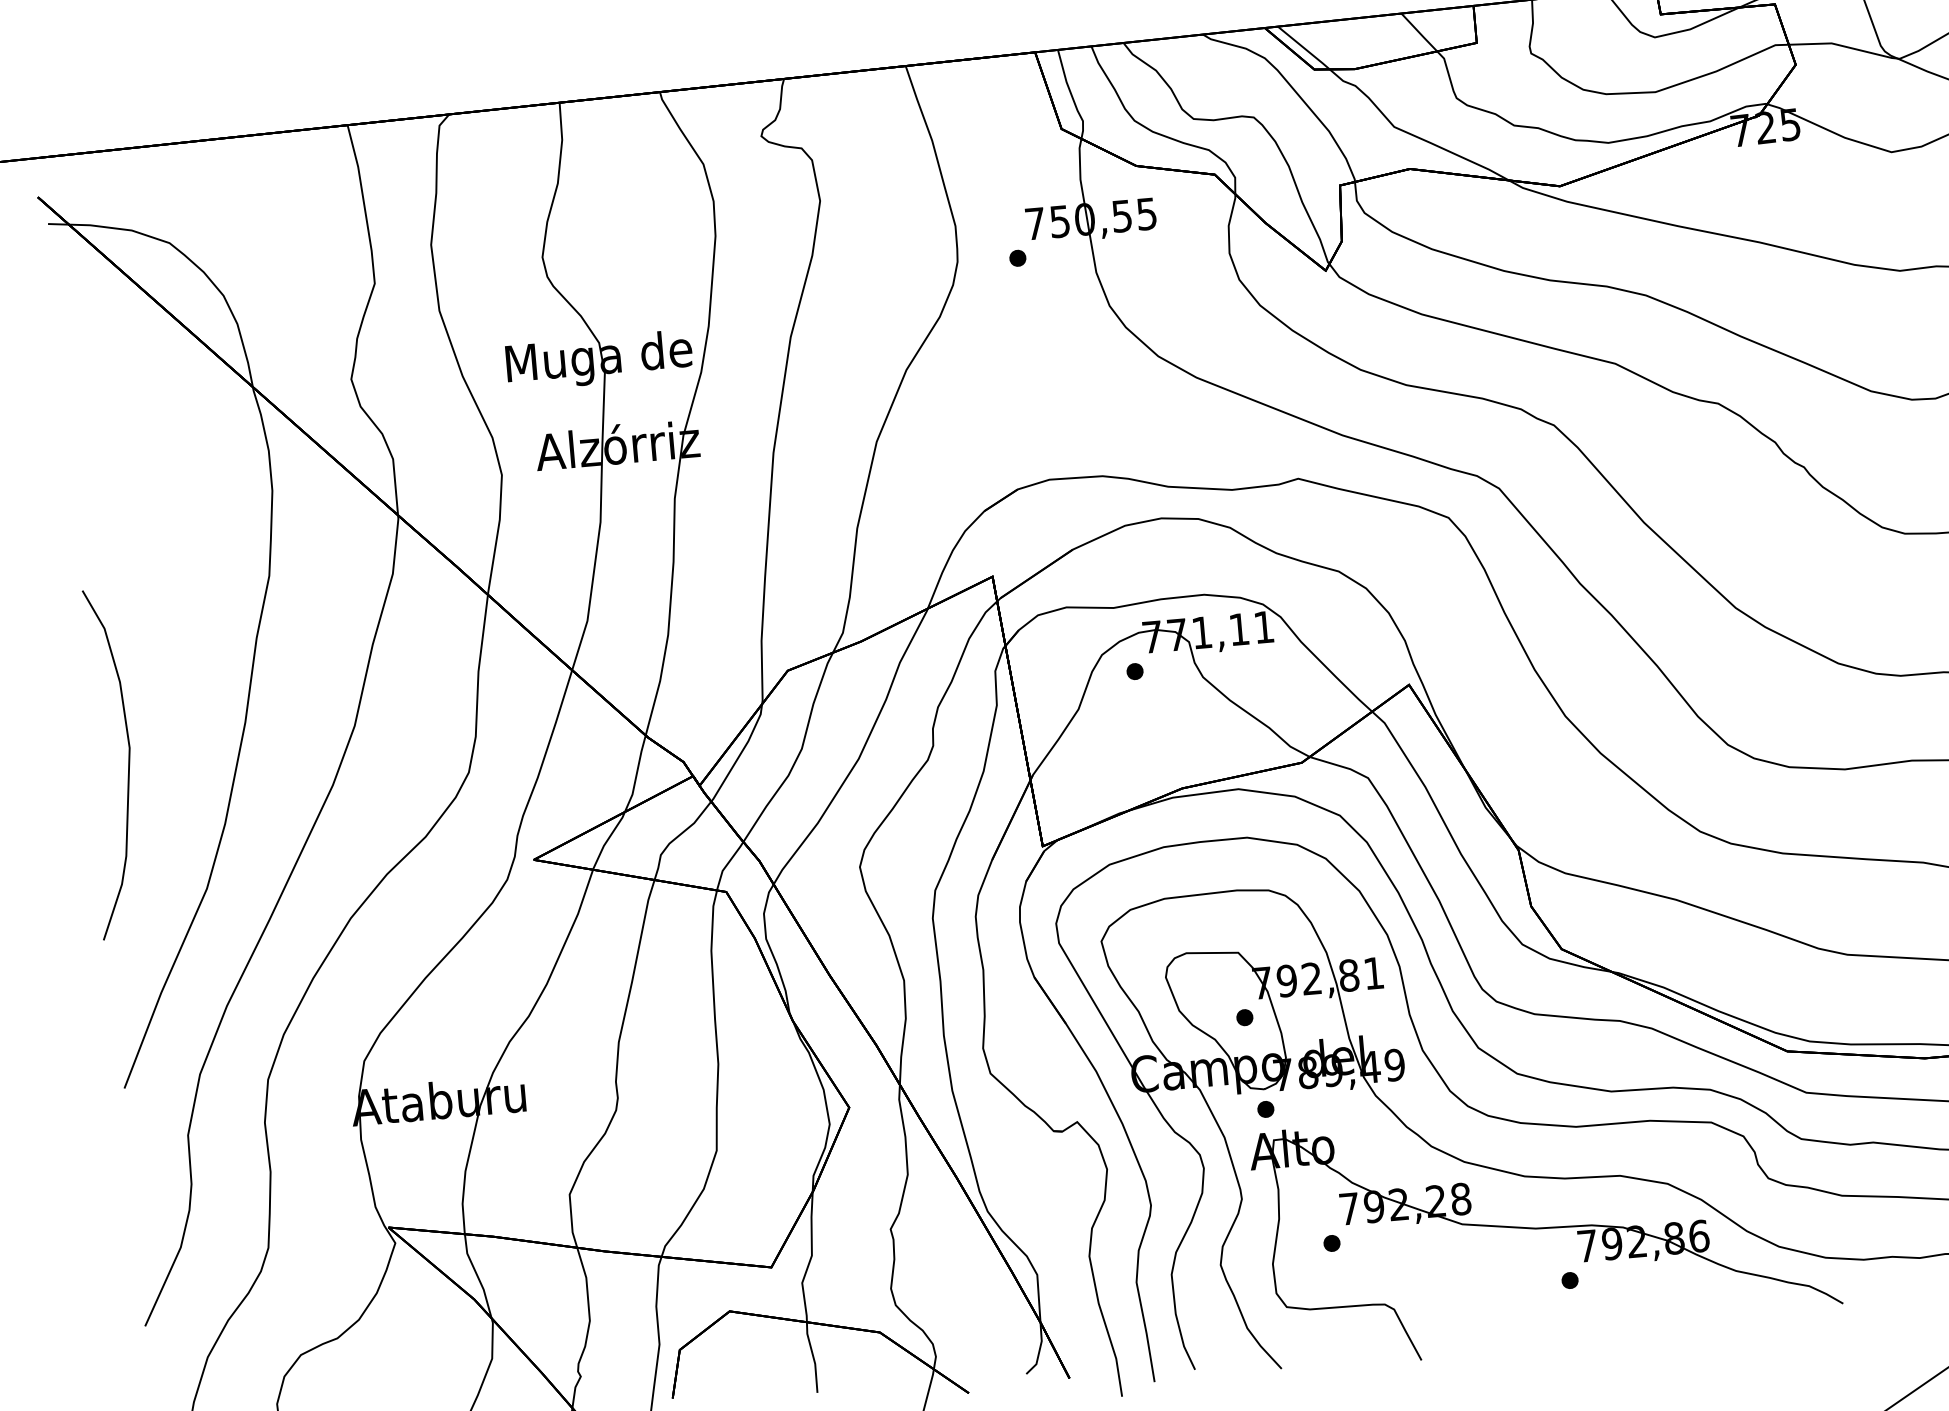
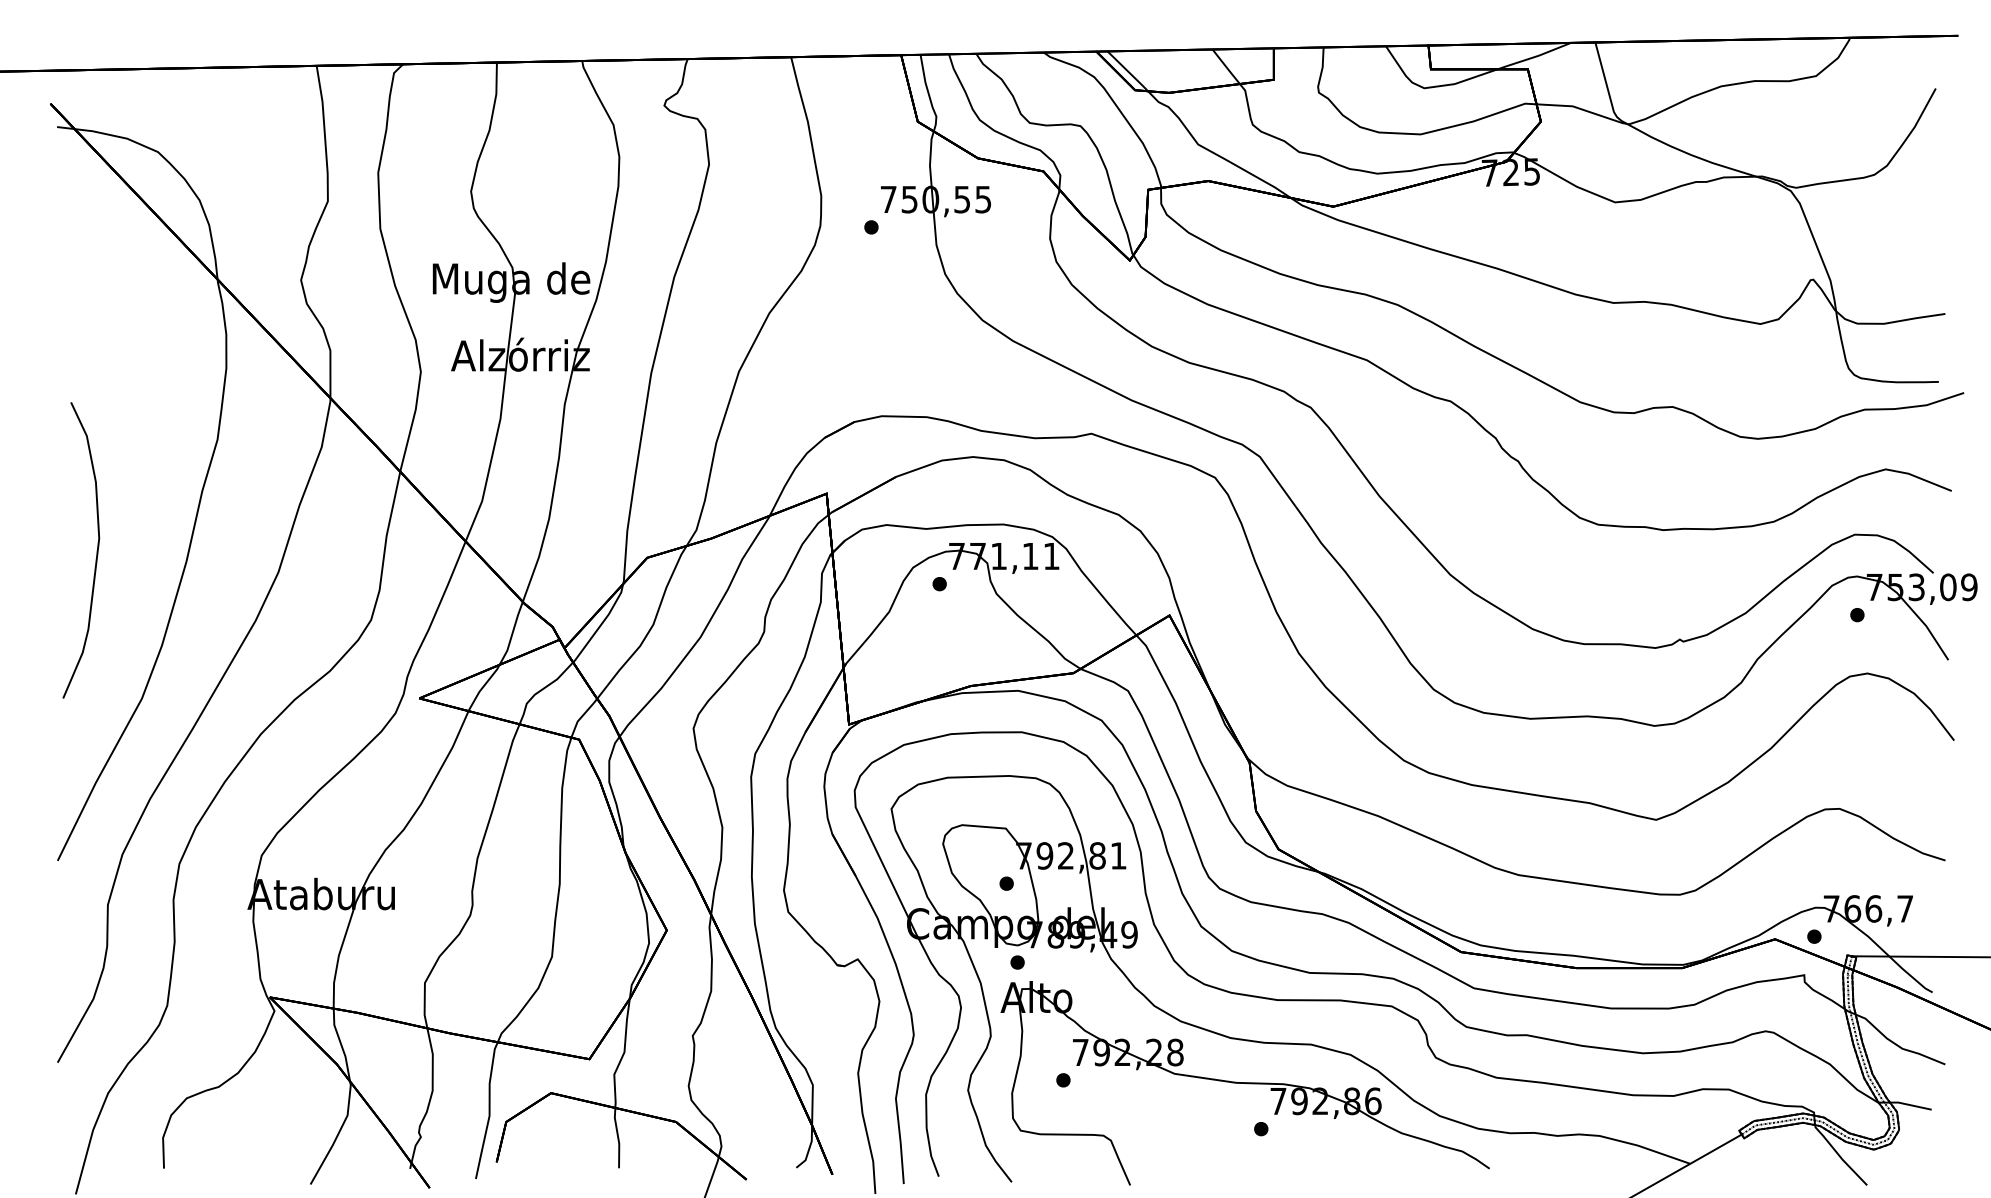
part: (127, 762) -> (96, 550), moved

